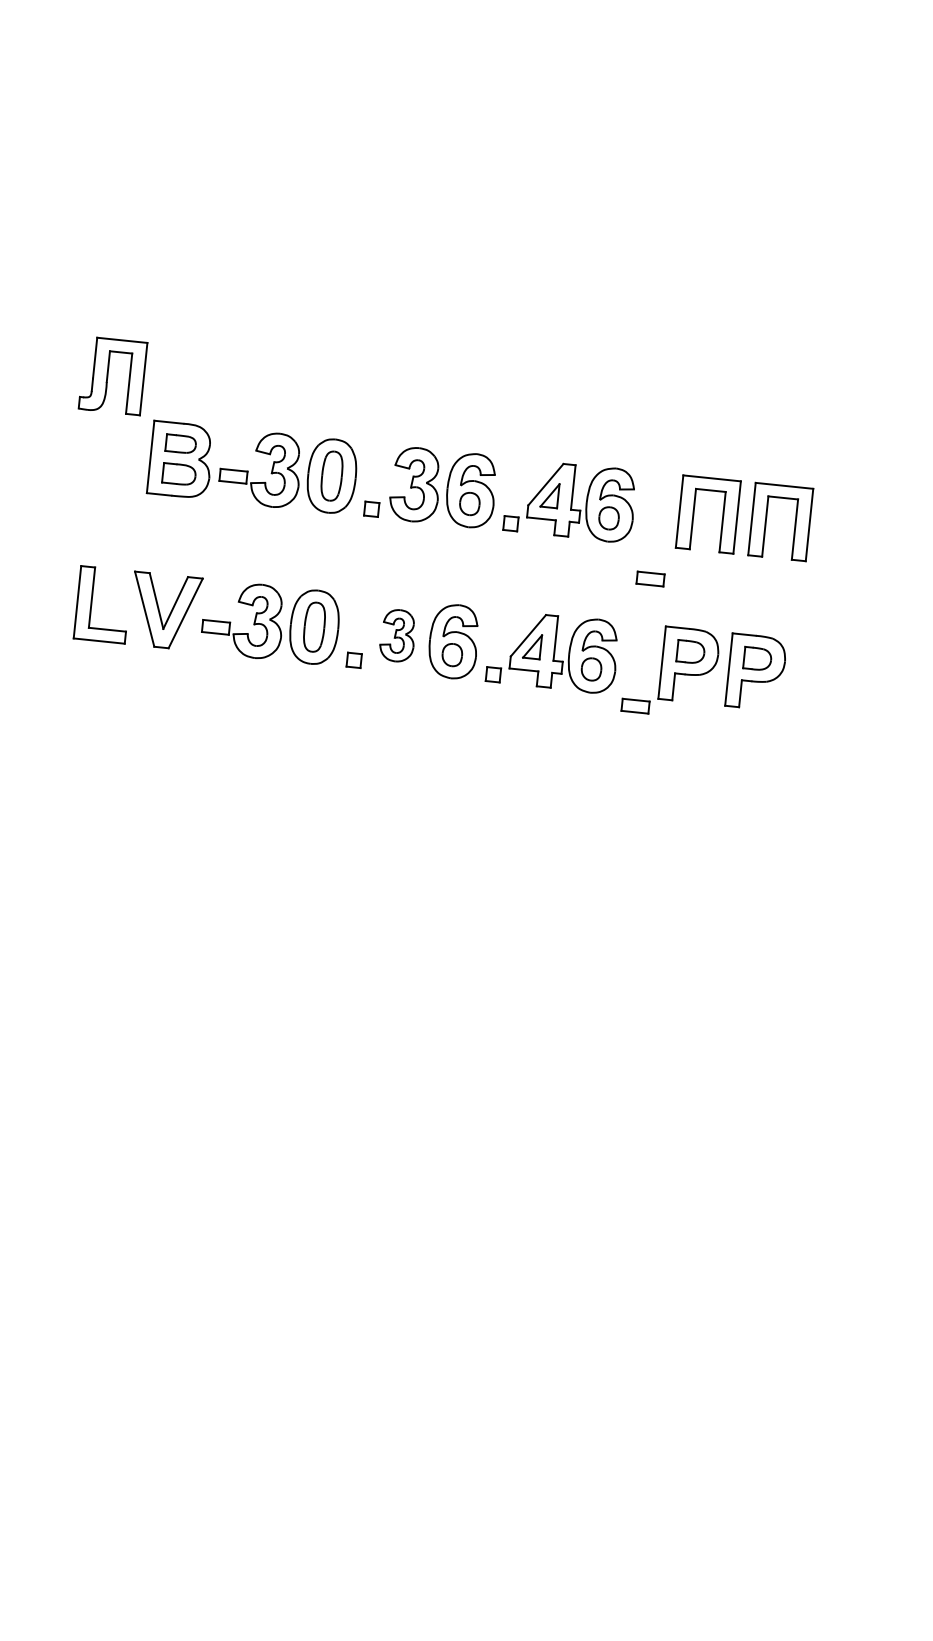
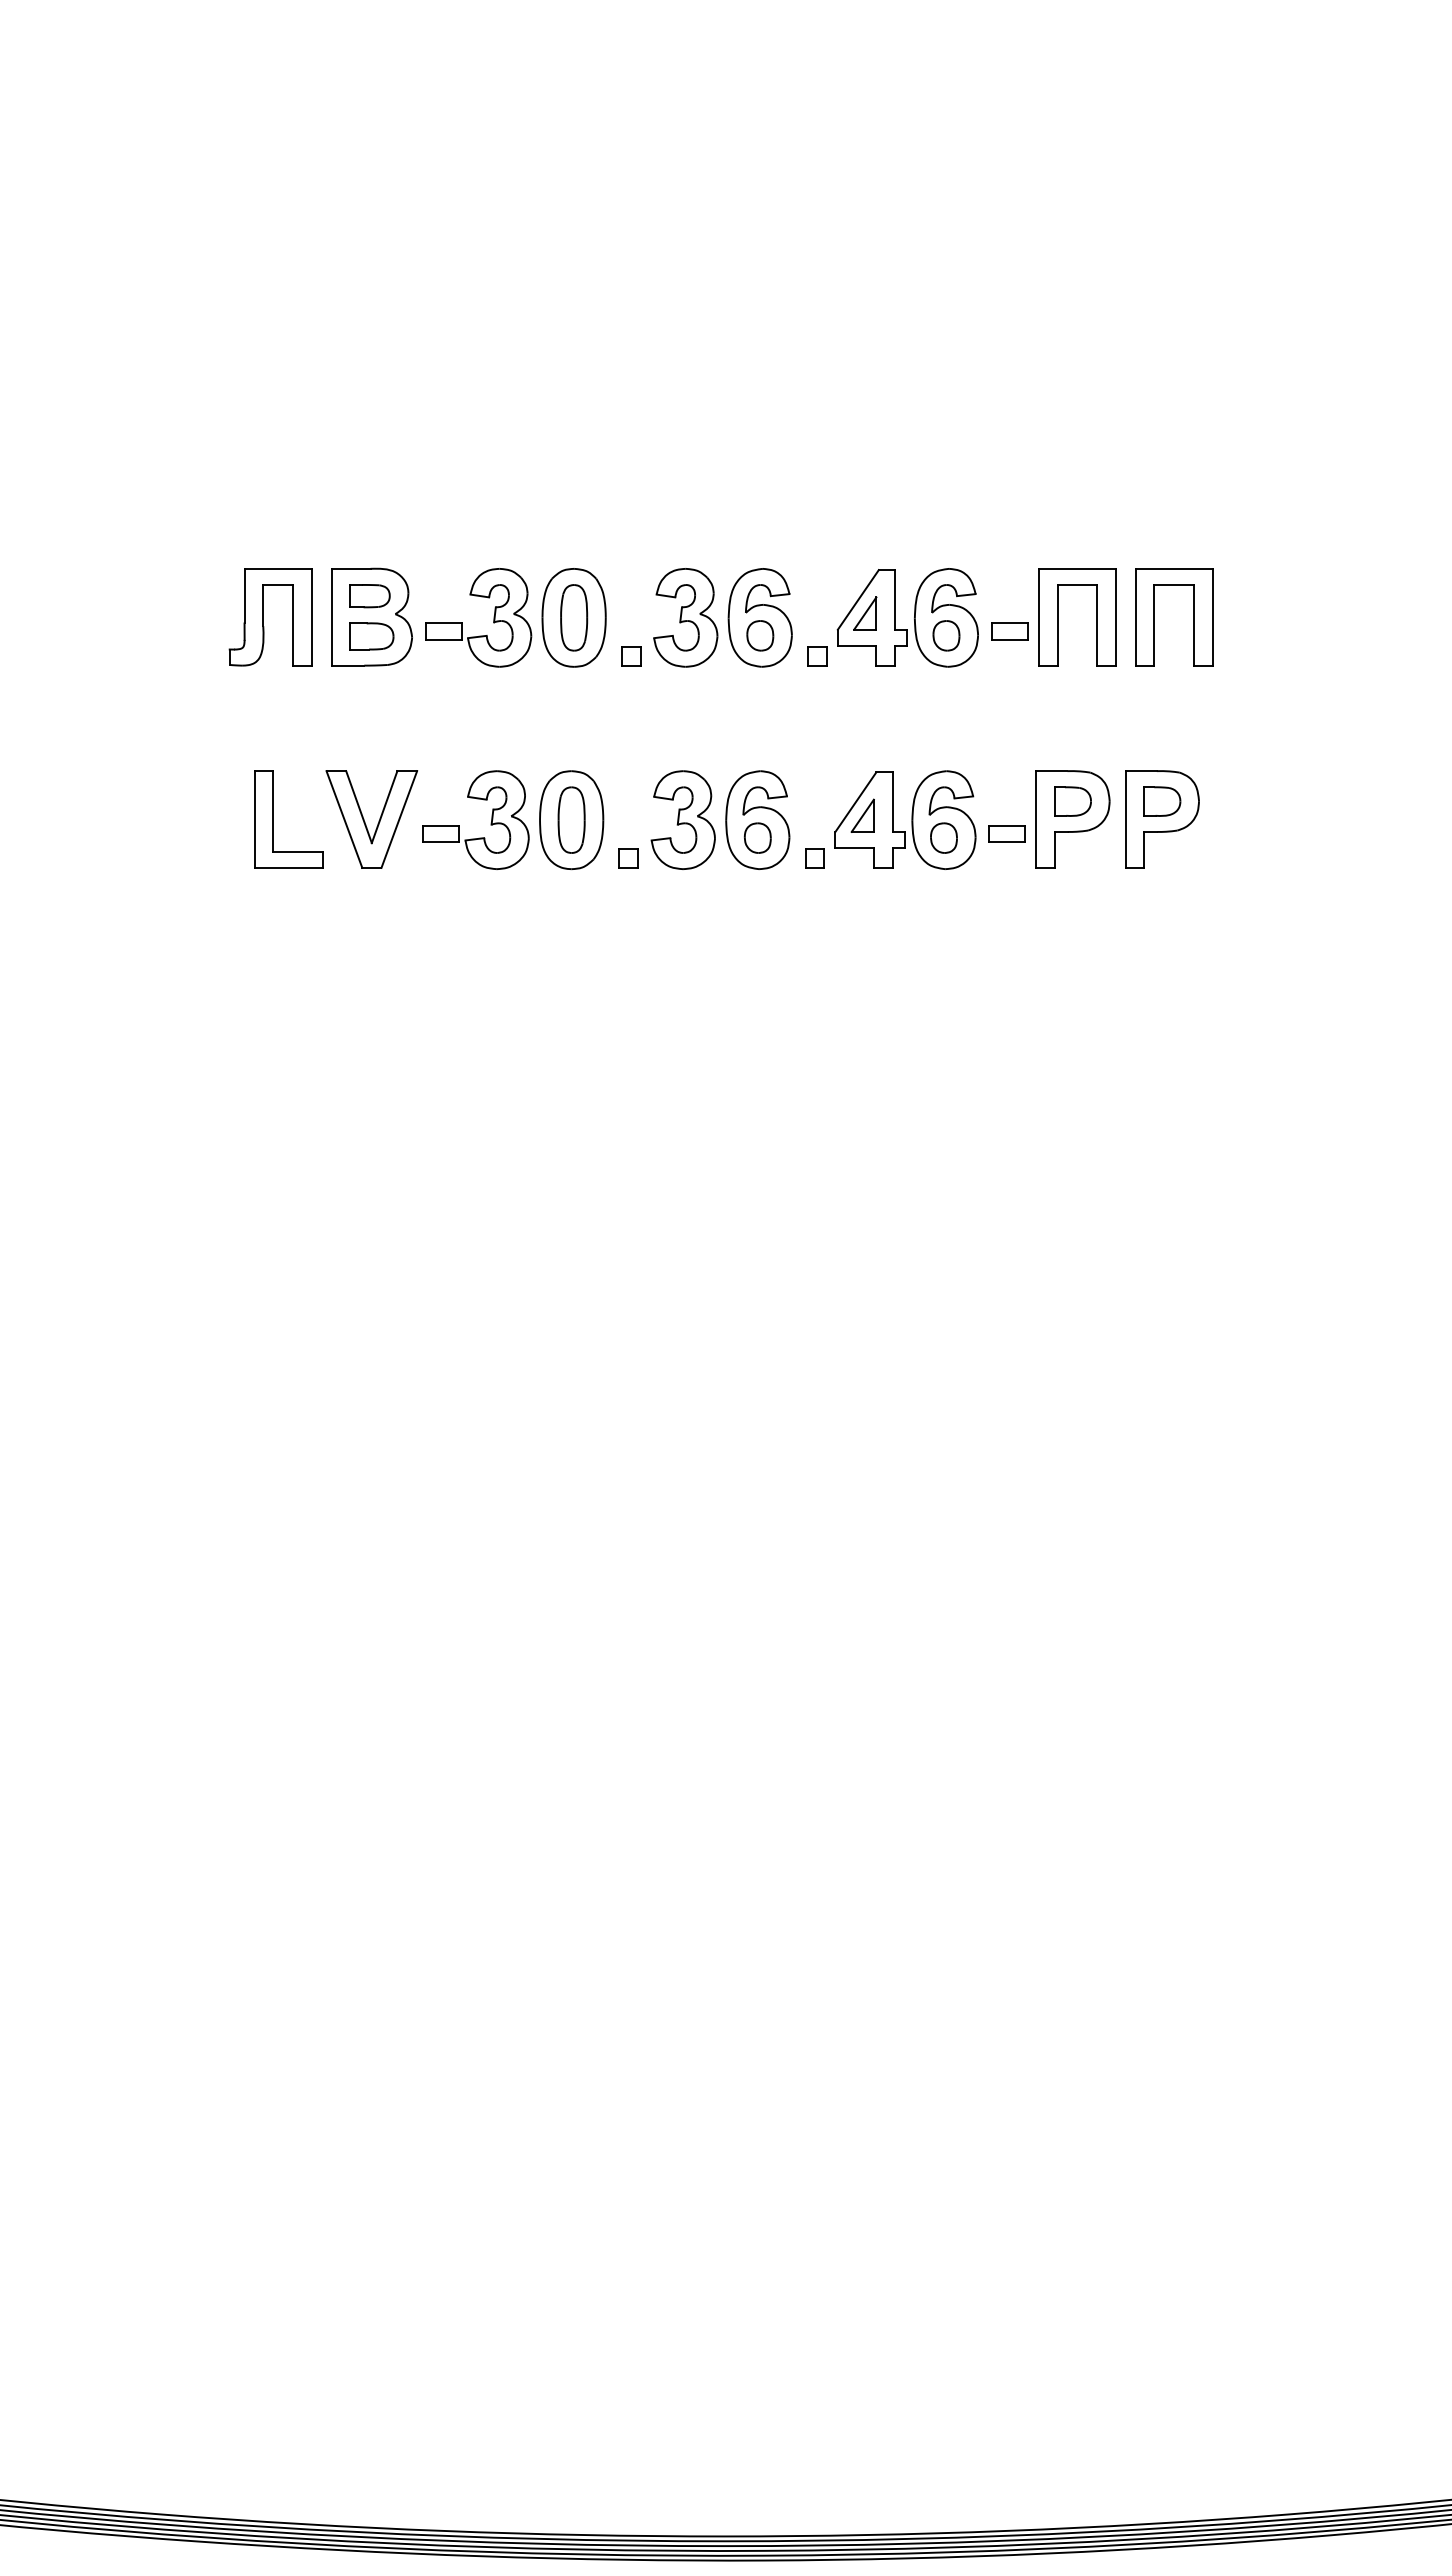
part: (107, 375) -> (263, 617), moved
part: (650, 579) -> (1009, 631), moved
part: (397, 635) -> (682, 819), size x1.43
part: (635, 705) -> (1006, 833), moved

